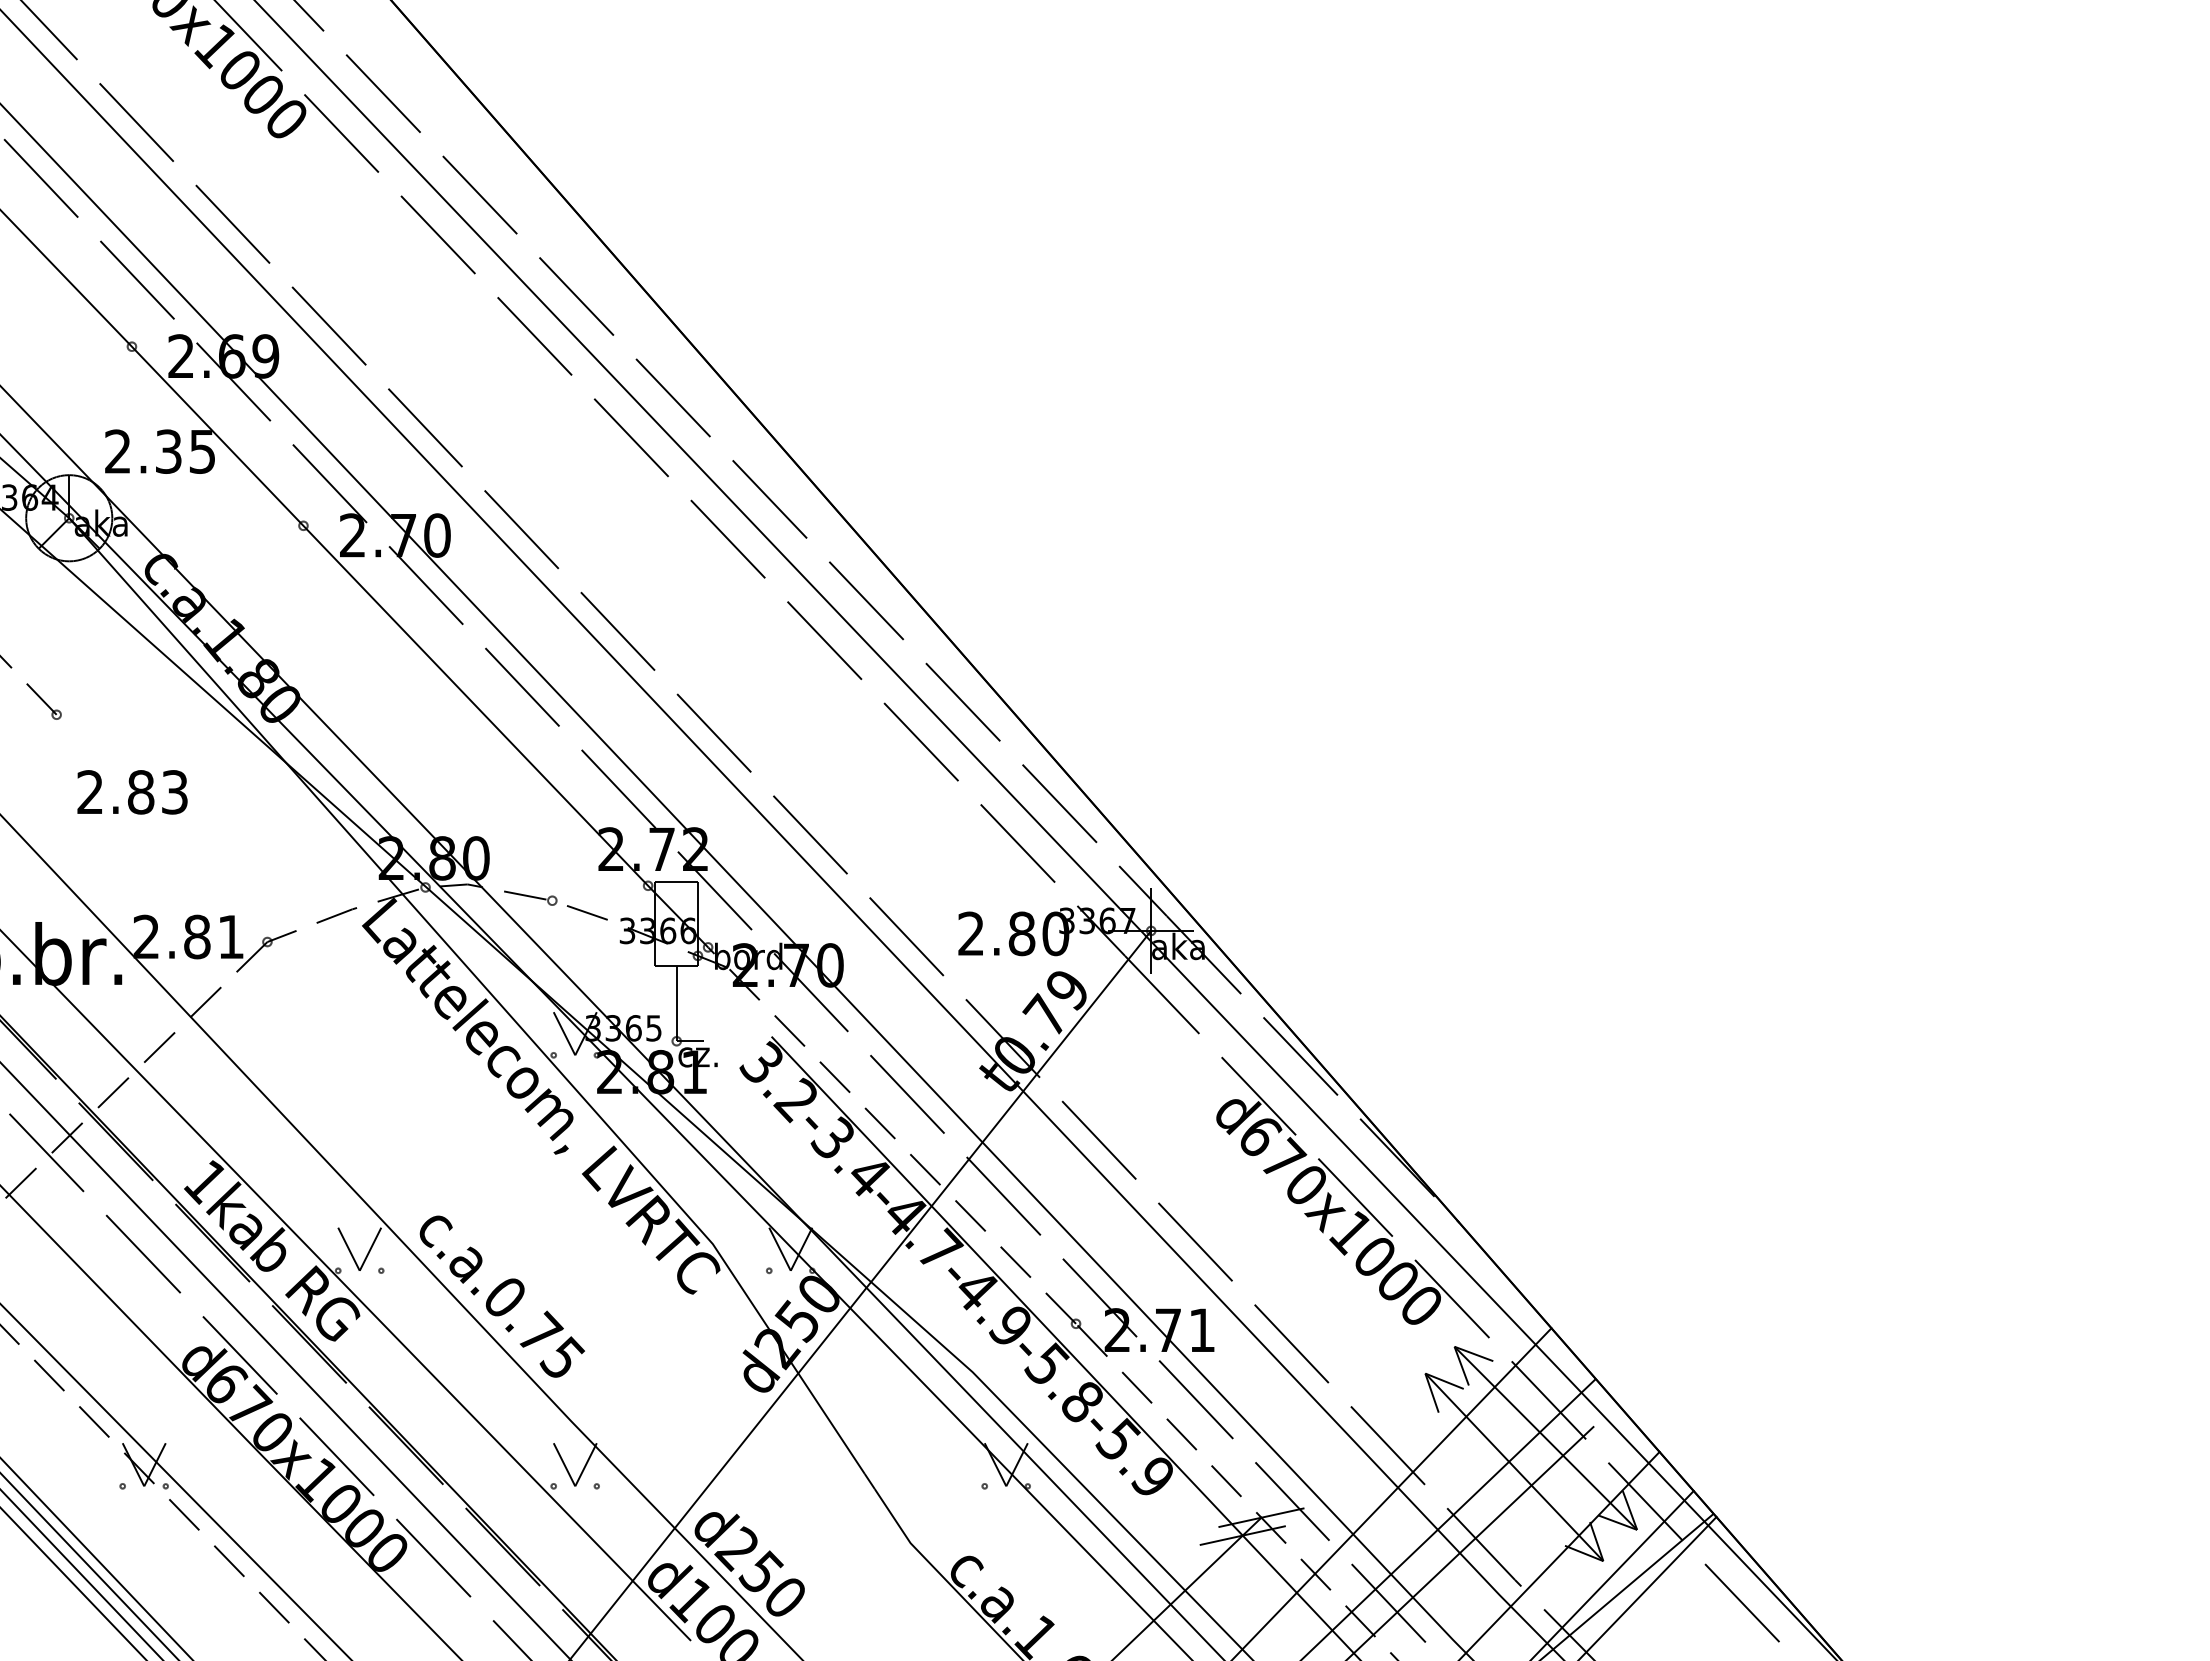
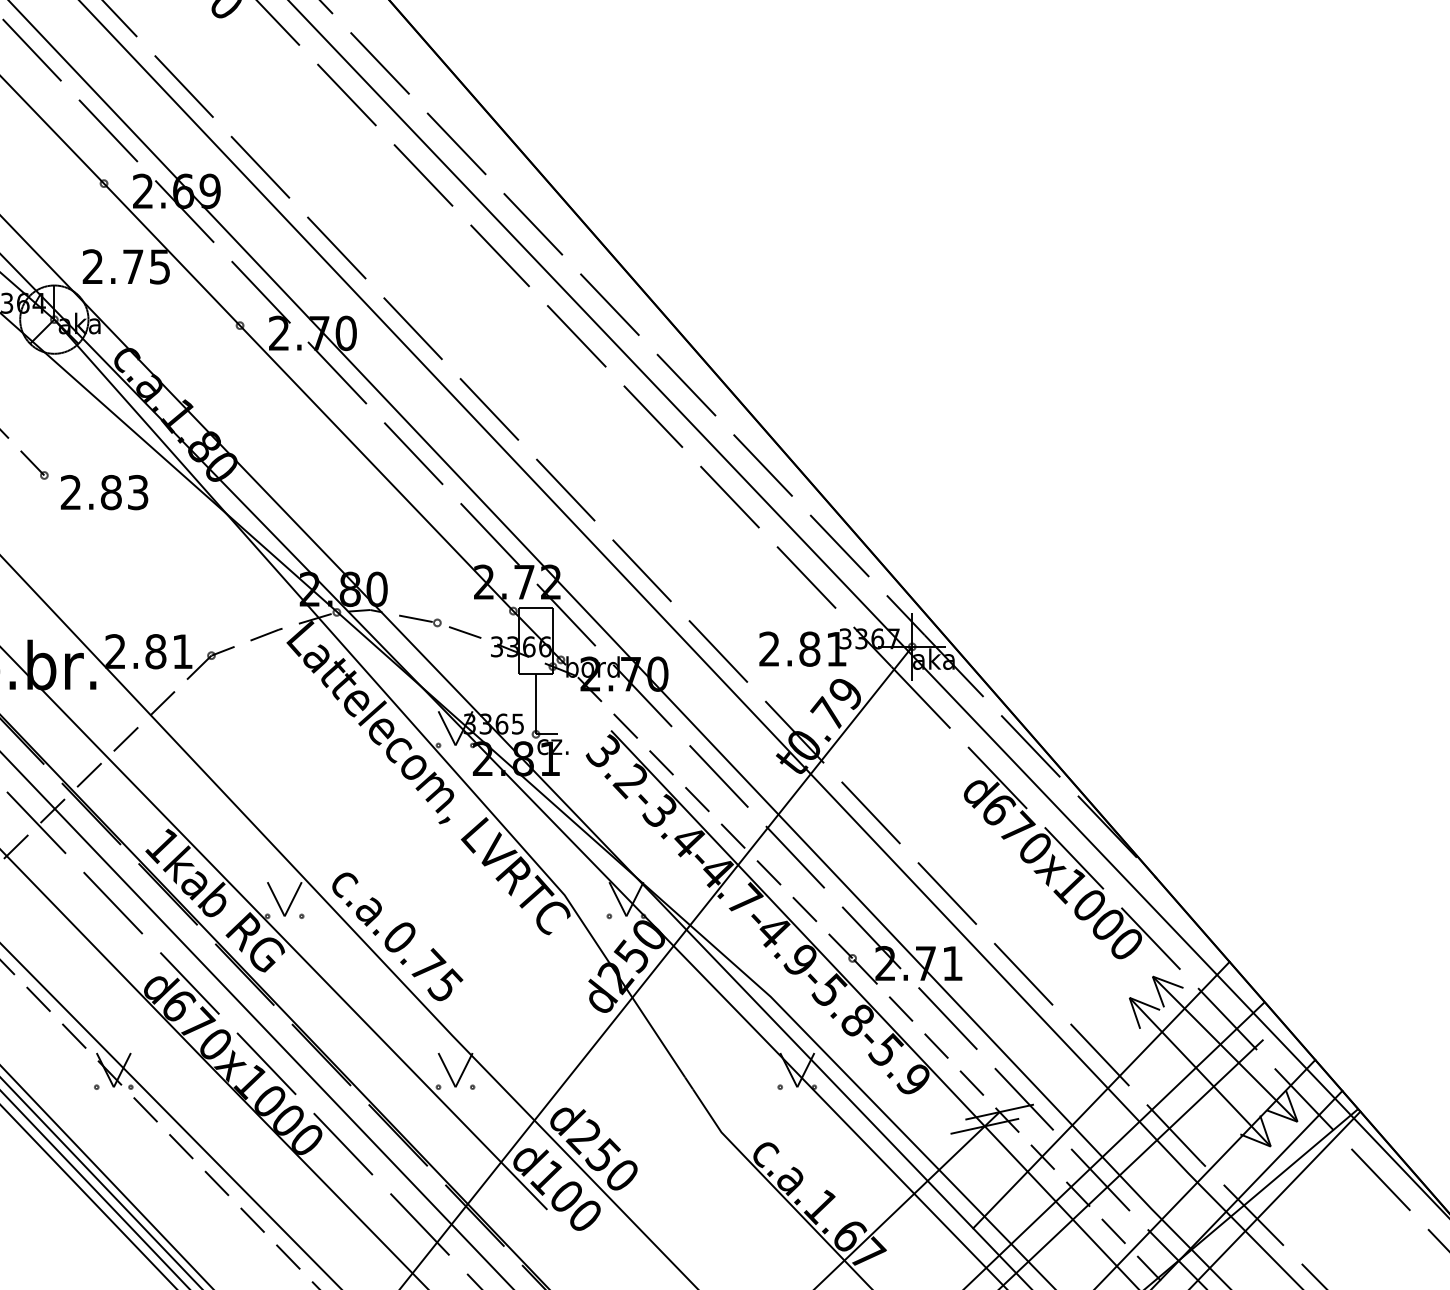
text: (168, 451) -> (133, 266), 2.35 -> 2.75
text: (132, 792) -> (104, 492), moved
text: (1055, 933) -> (836, 648), 2.80 -> 2.81

